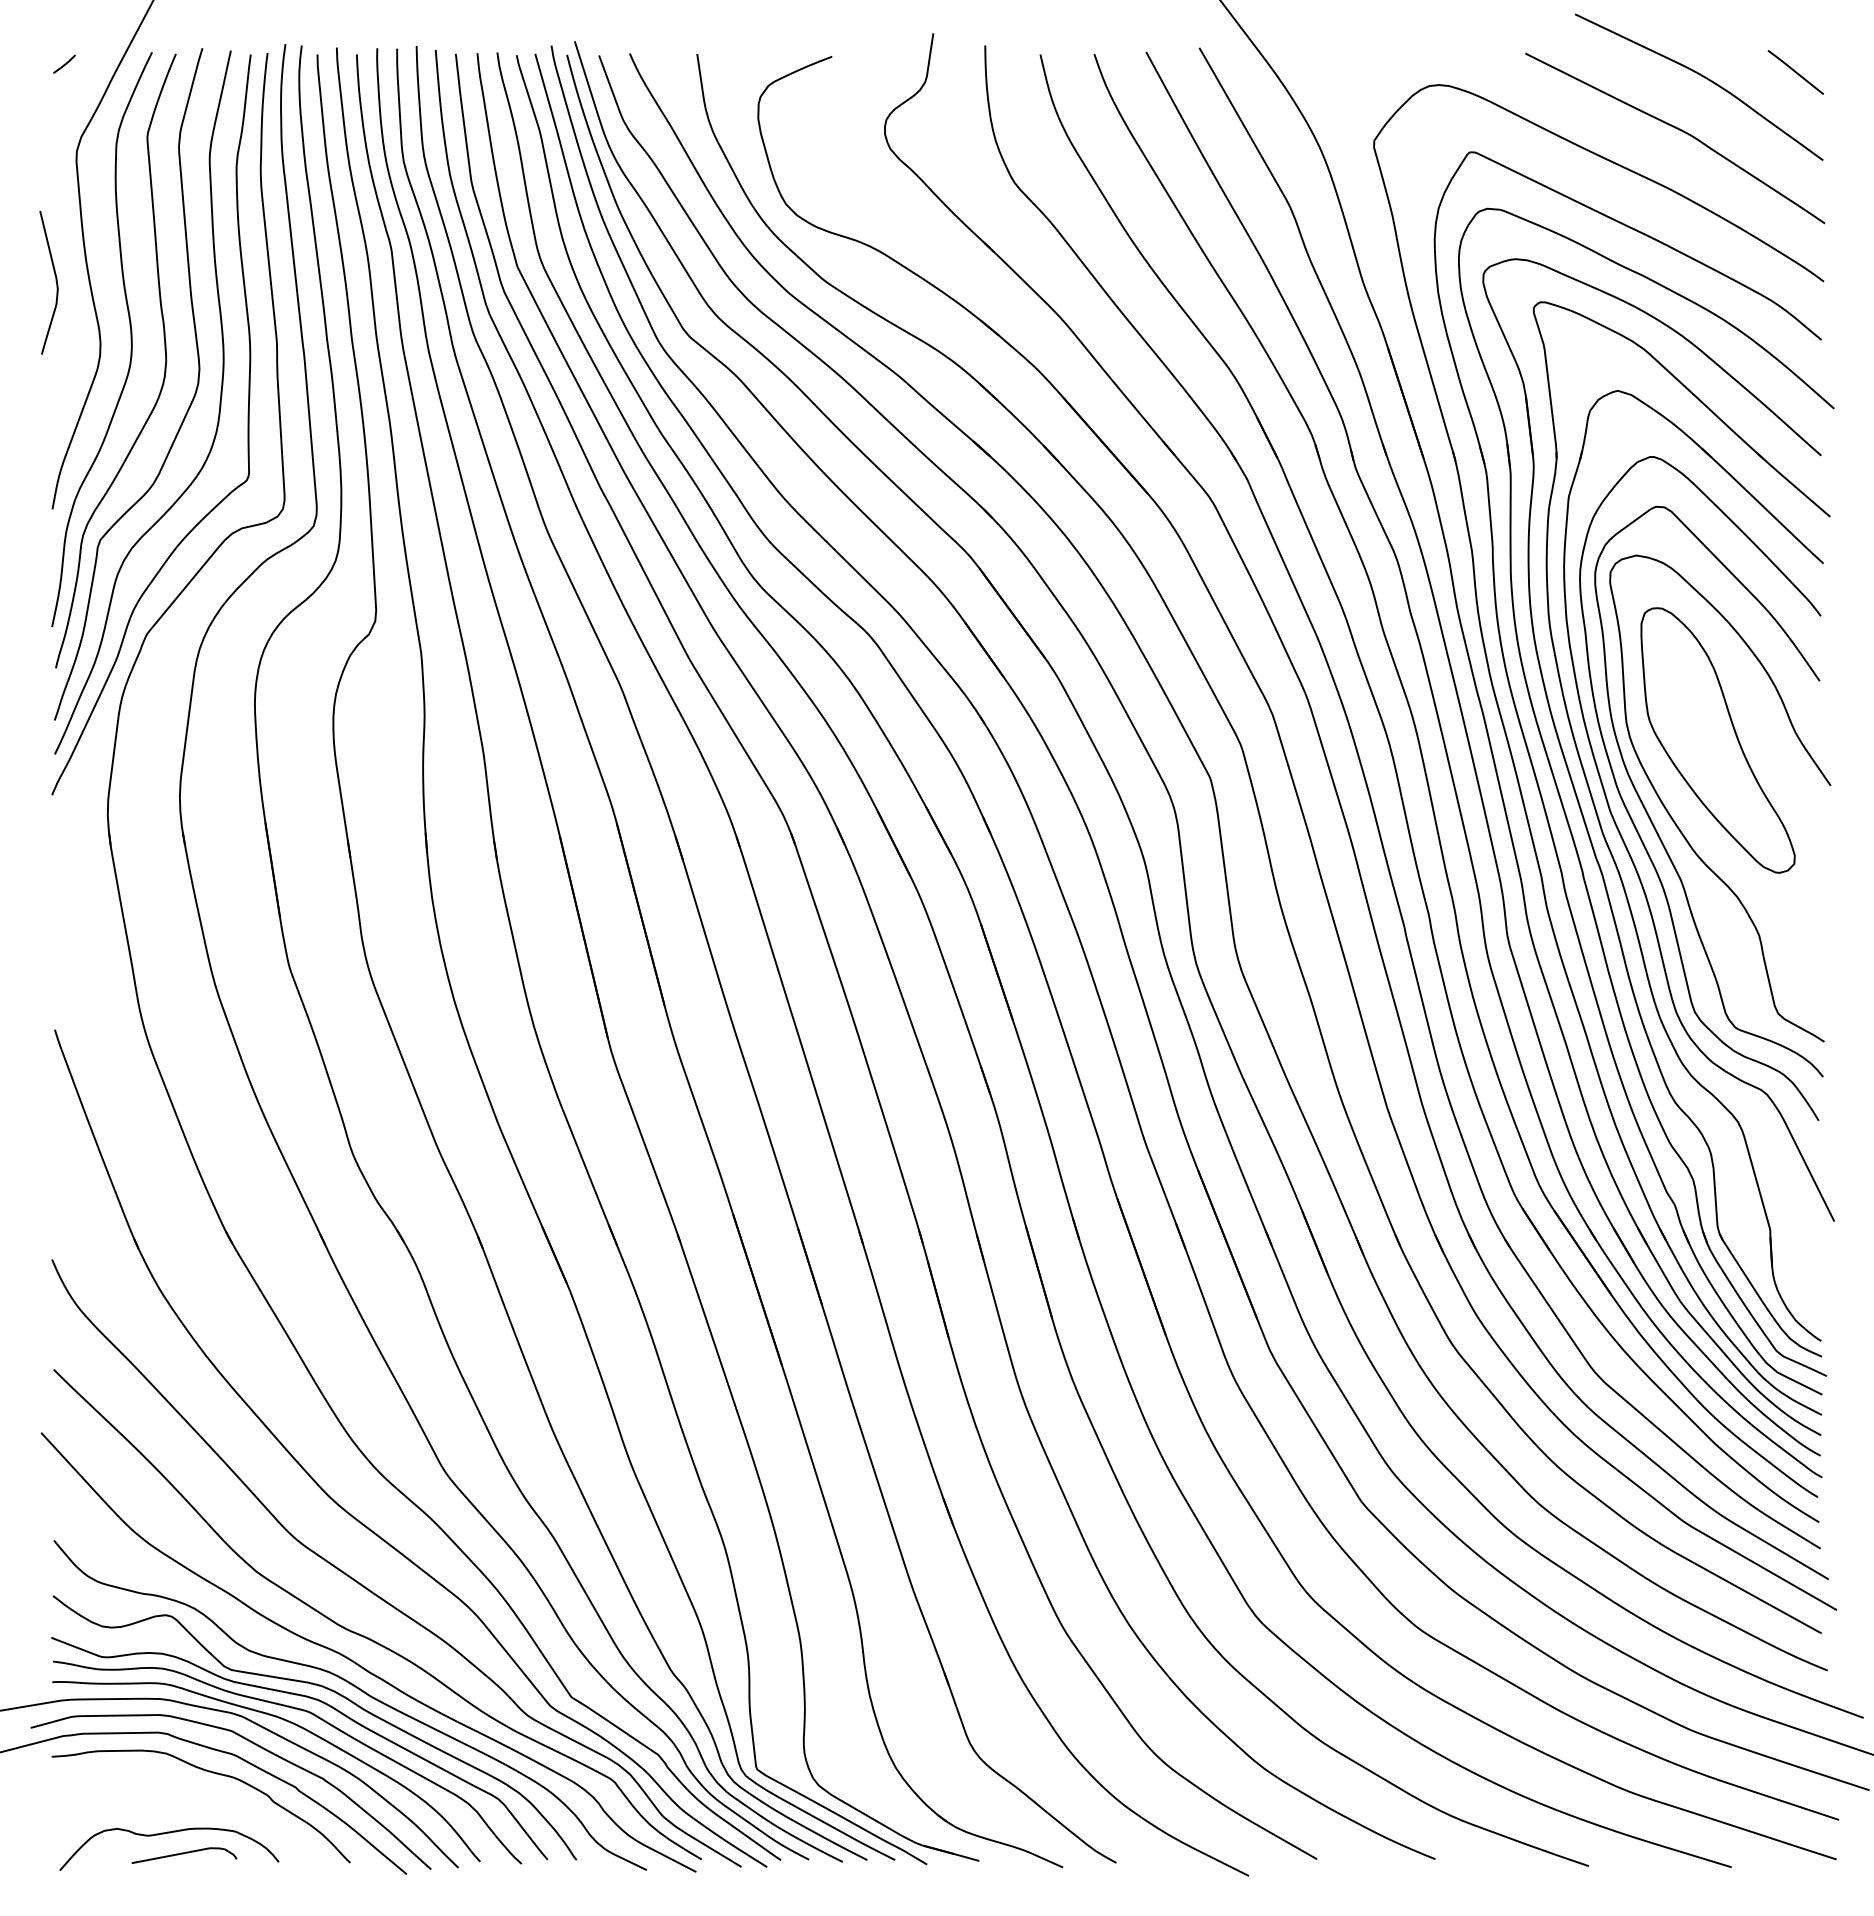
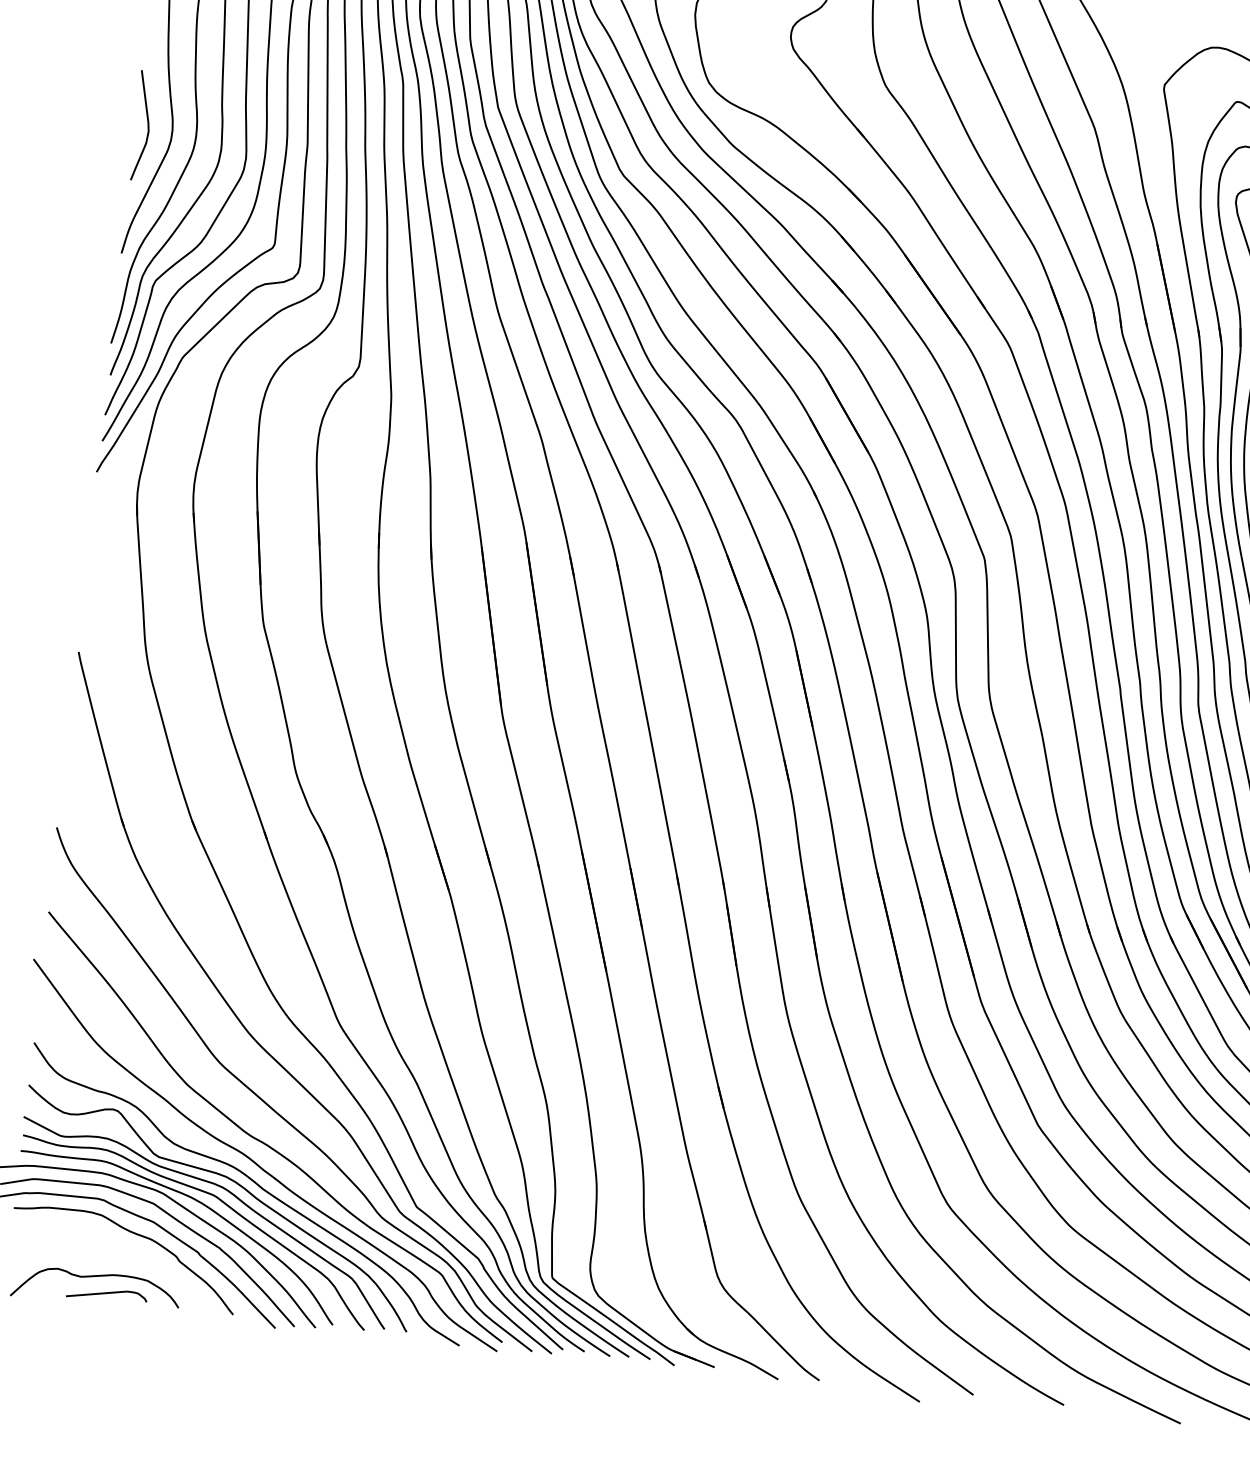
curve: (55, 281) -> (147, 125), moved

